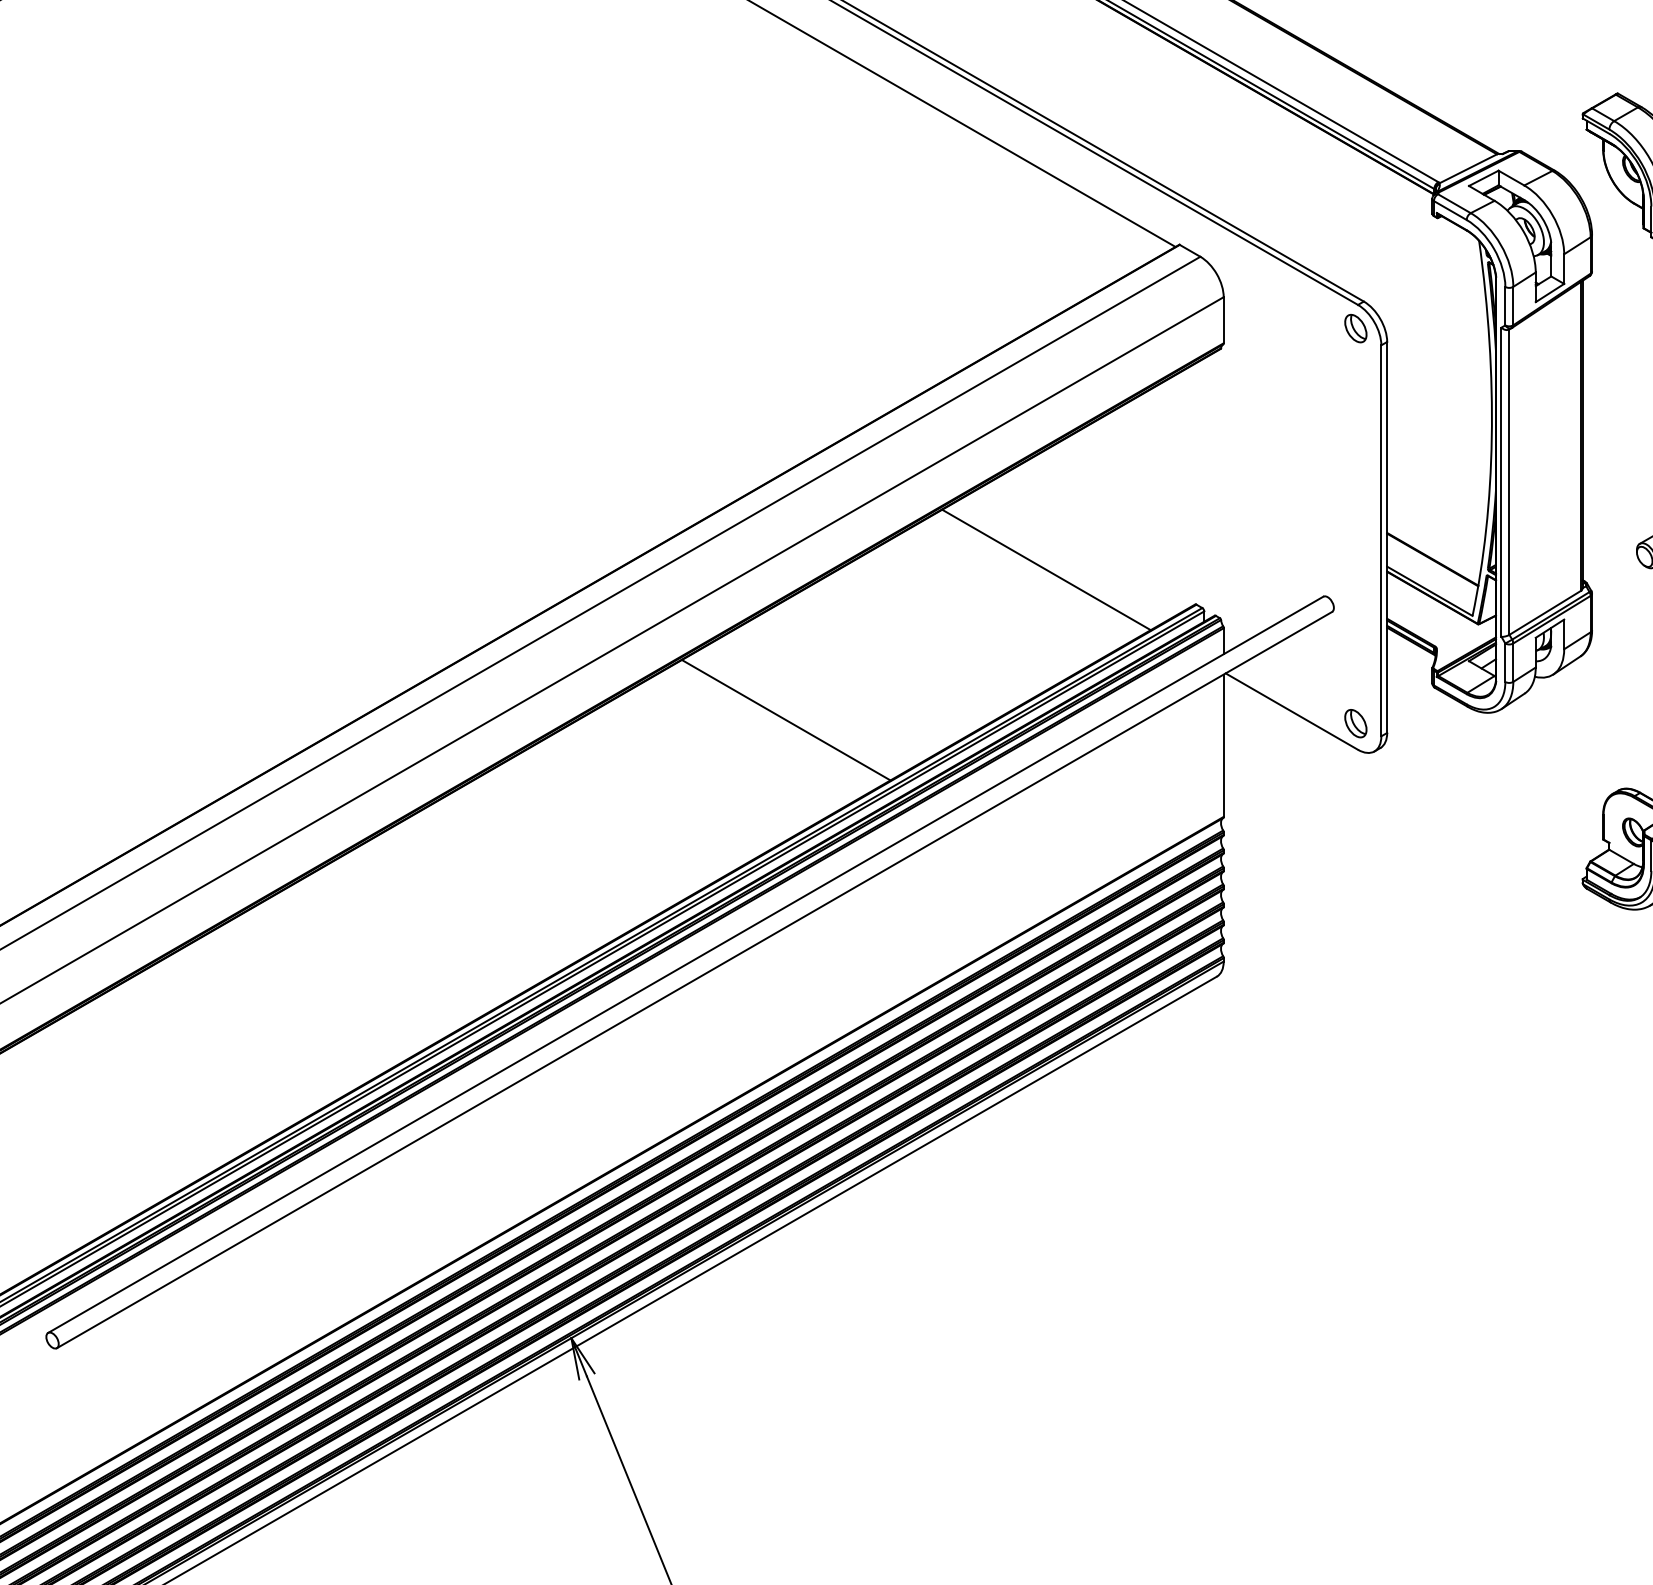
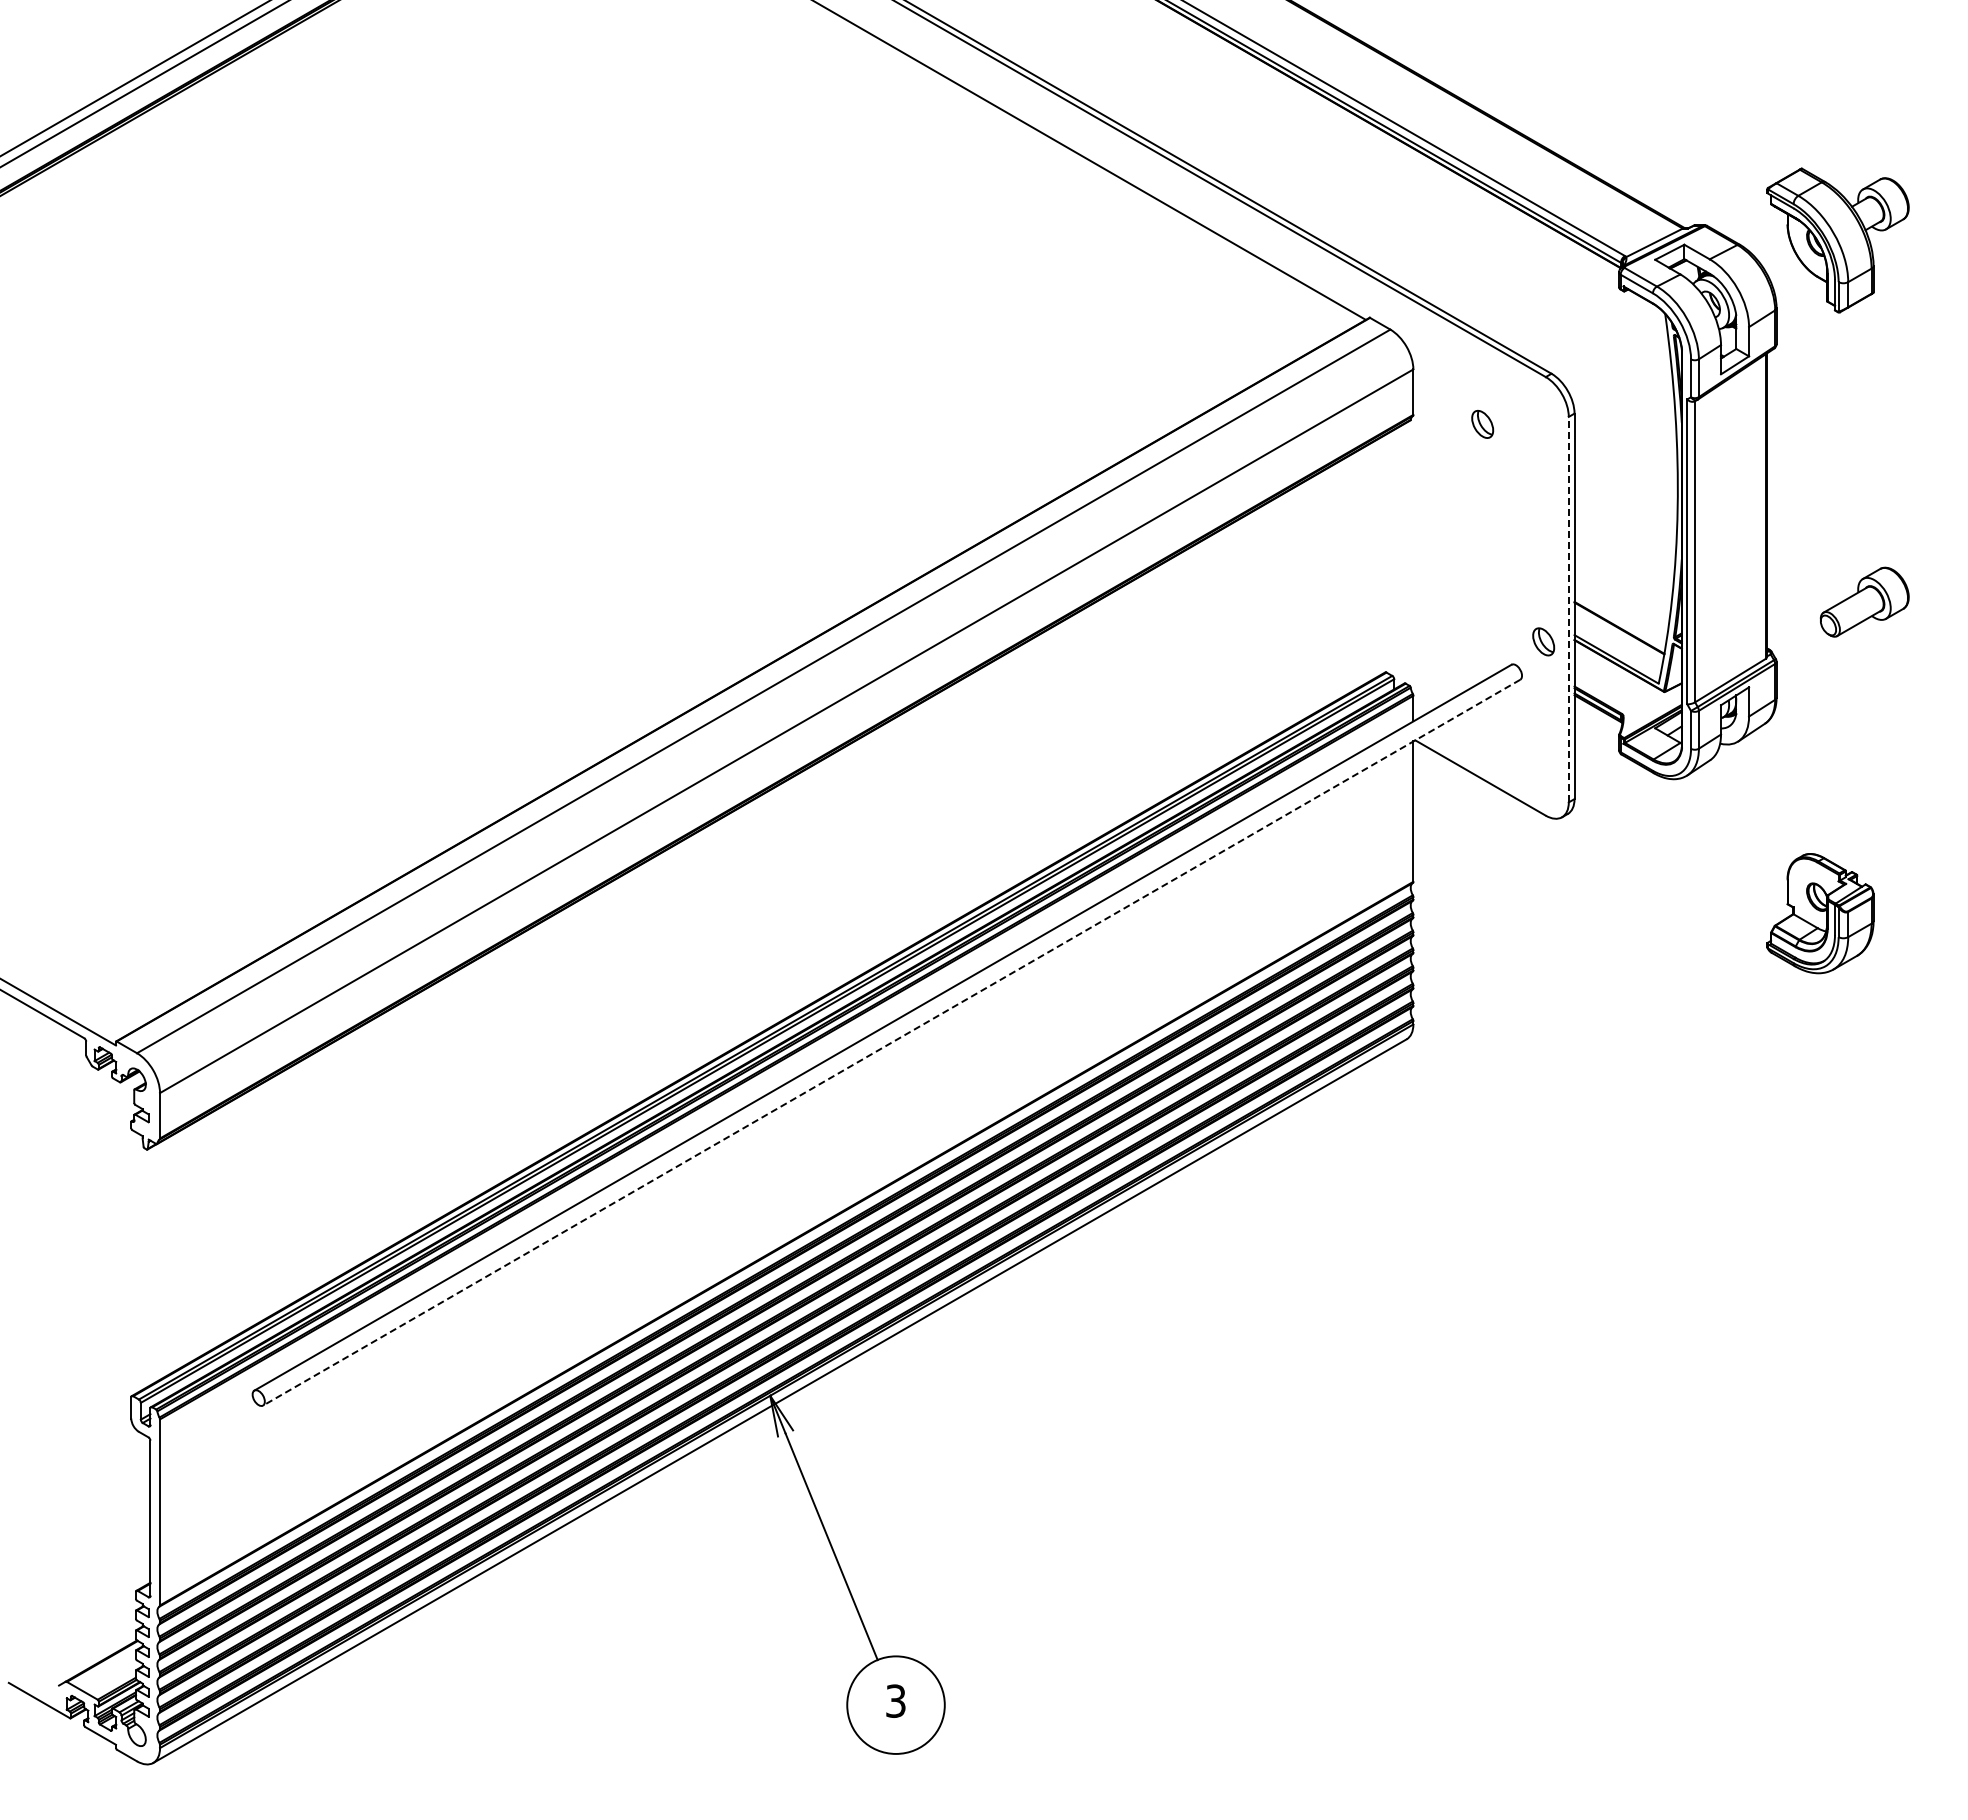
part: (1355, 328) -> (1482, 424), moved
line: (1381, 540) -> (1568, 609), solid -> dashed
line: (1046, 570) -> (1238, 638), removed
line: (785, 720) -> (981, 786), removed
part: (1355, 723) -> (1543, 641), moved
line: (694, 979) -> (891, 1042), solid -> dashed

